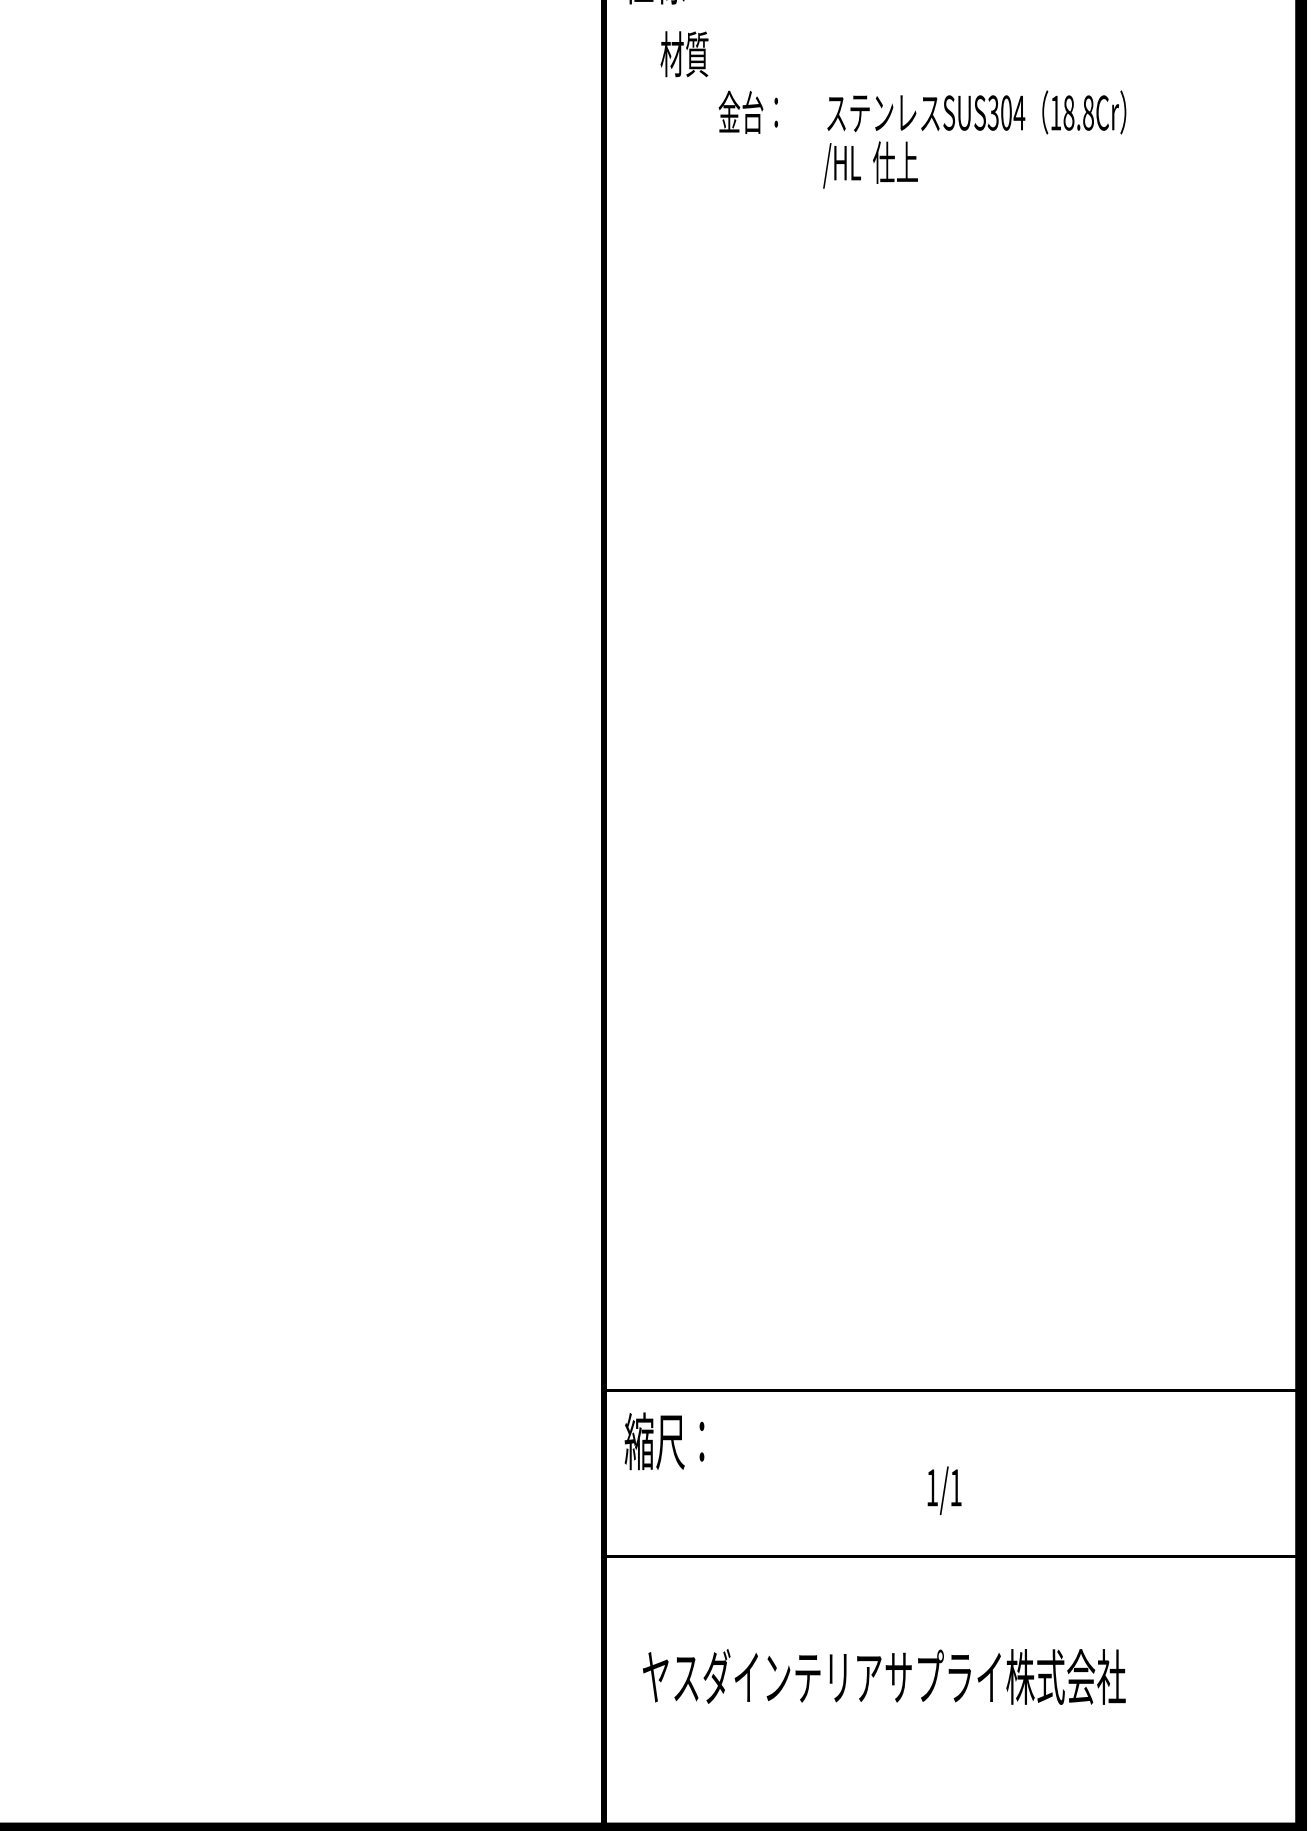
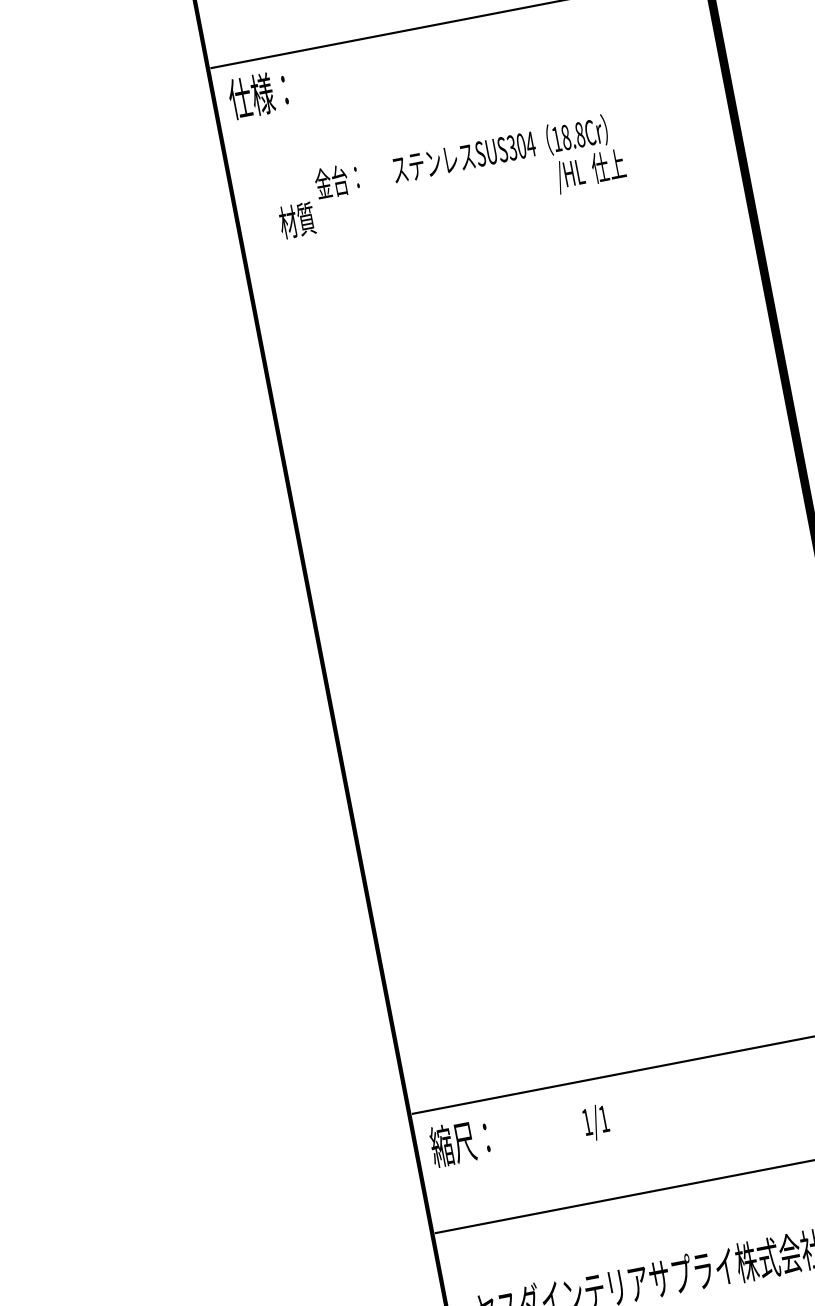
text: (684, 54) -> (297, 220), moved
text: (870, 164) -> (590, 170), moved
text: (944, 1490) -> (596, 1122), moved

